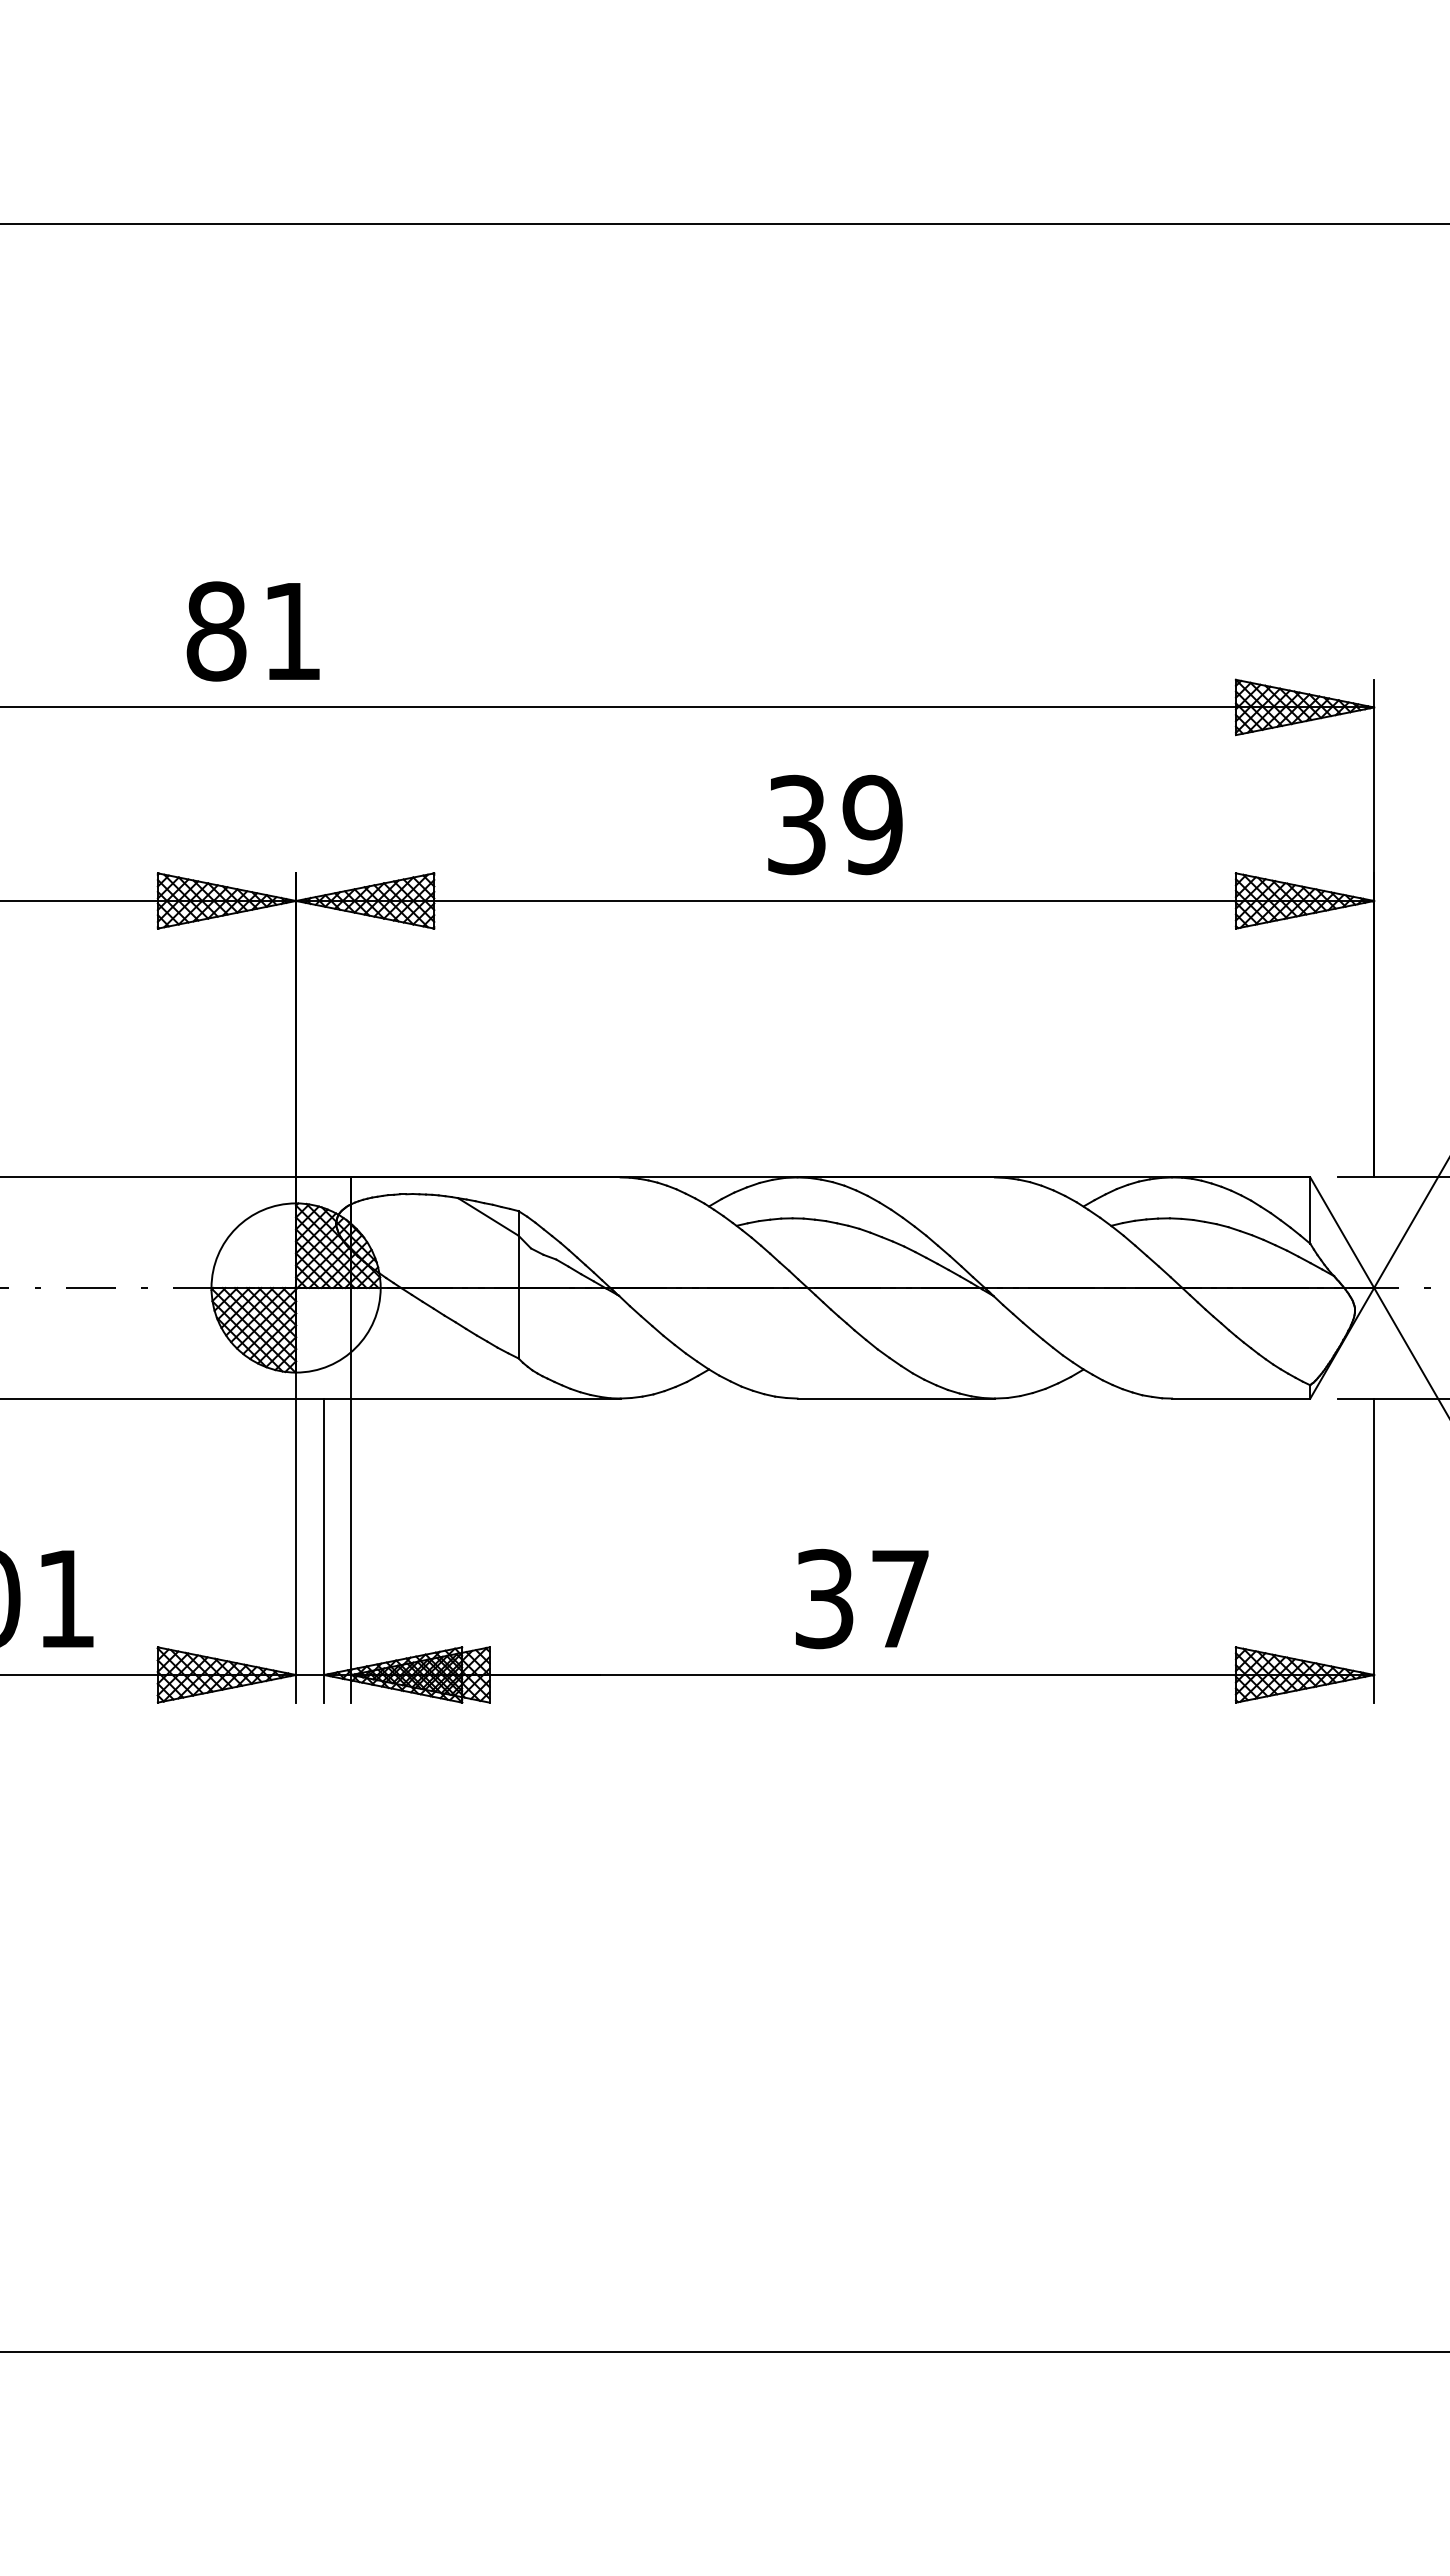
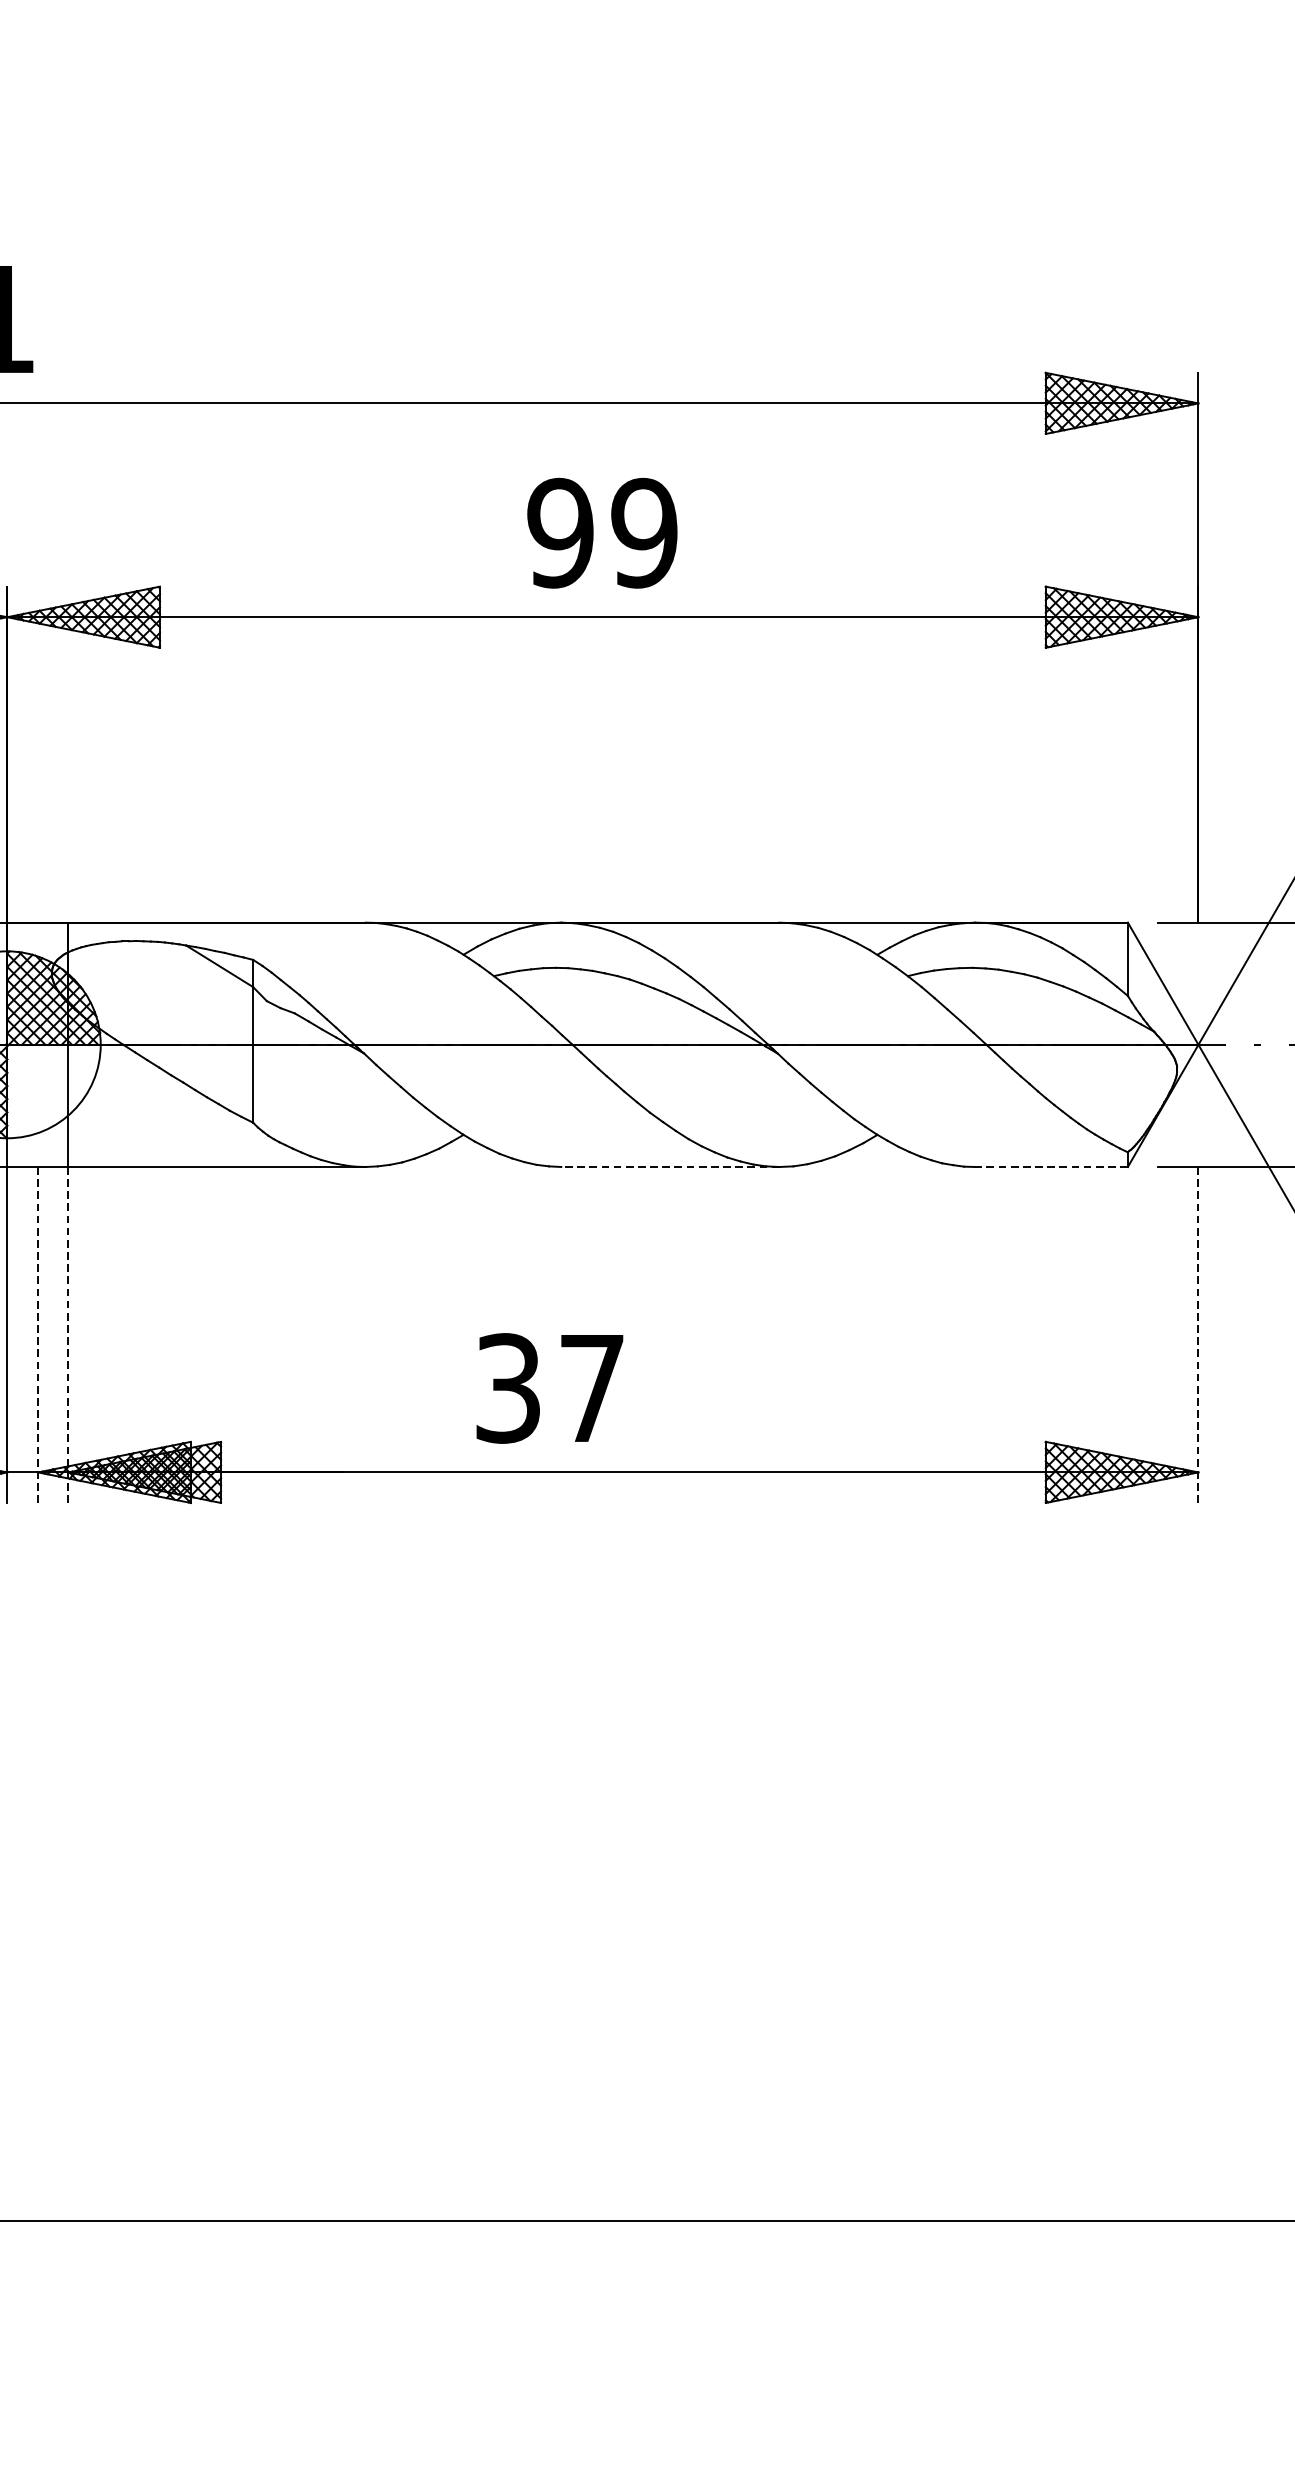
text: (796, 825) -> (560, 533), 39 -> 99
line: (896, 1398) -> (670, 1166), solid -> dashed
line: (1240, 1398) -> (1050, 1166), solid -> dashed
line: (324, 1550) -> (38, 1334), solid -> dashed
line: (1374, 1550) -> (1198, 1334), solid -> dashed
line: (351, 1551) -> (68, 1335), solid -> dashed
text: (862, 1598) -> (550, 1387), moved

